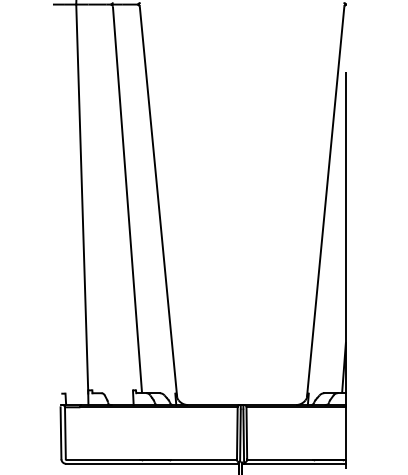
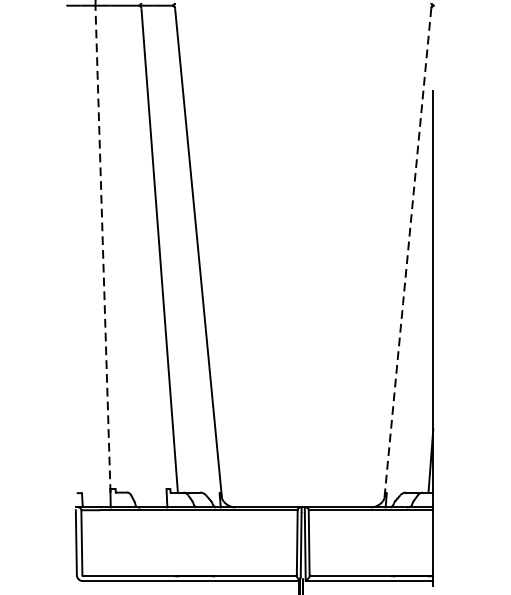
line: (82, 199) -> (103, 249), solid -> dashed
line: (325, 203) -> (407, 254), solid -> dashed

